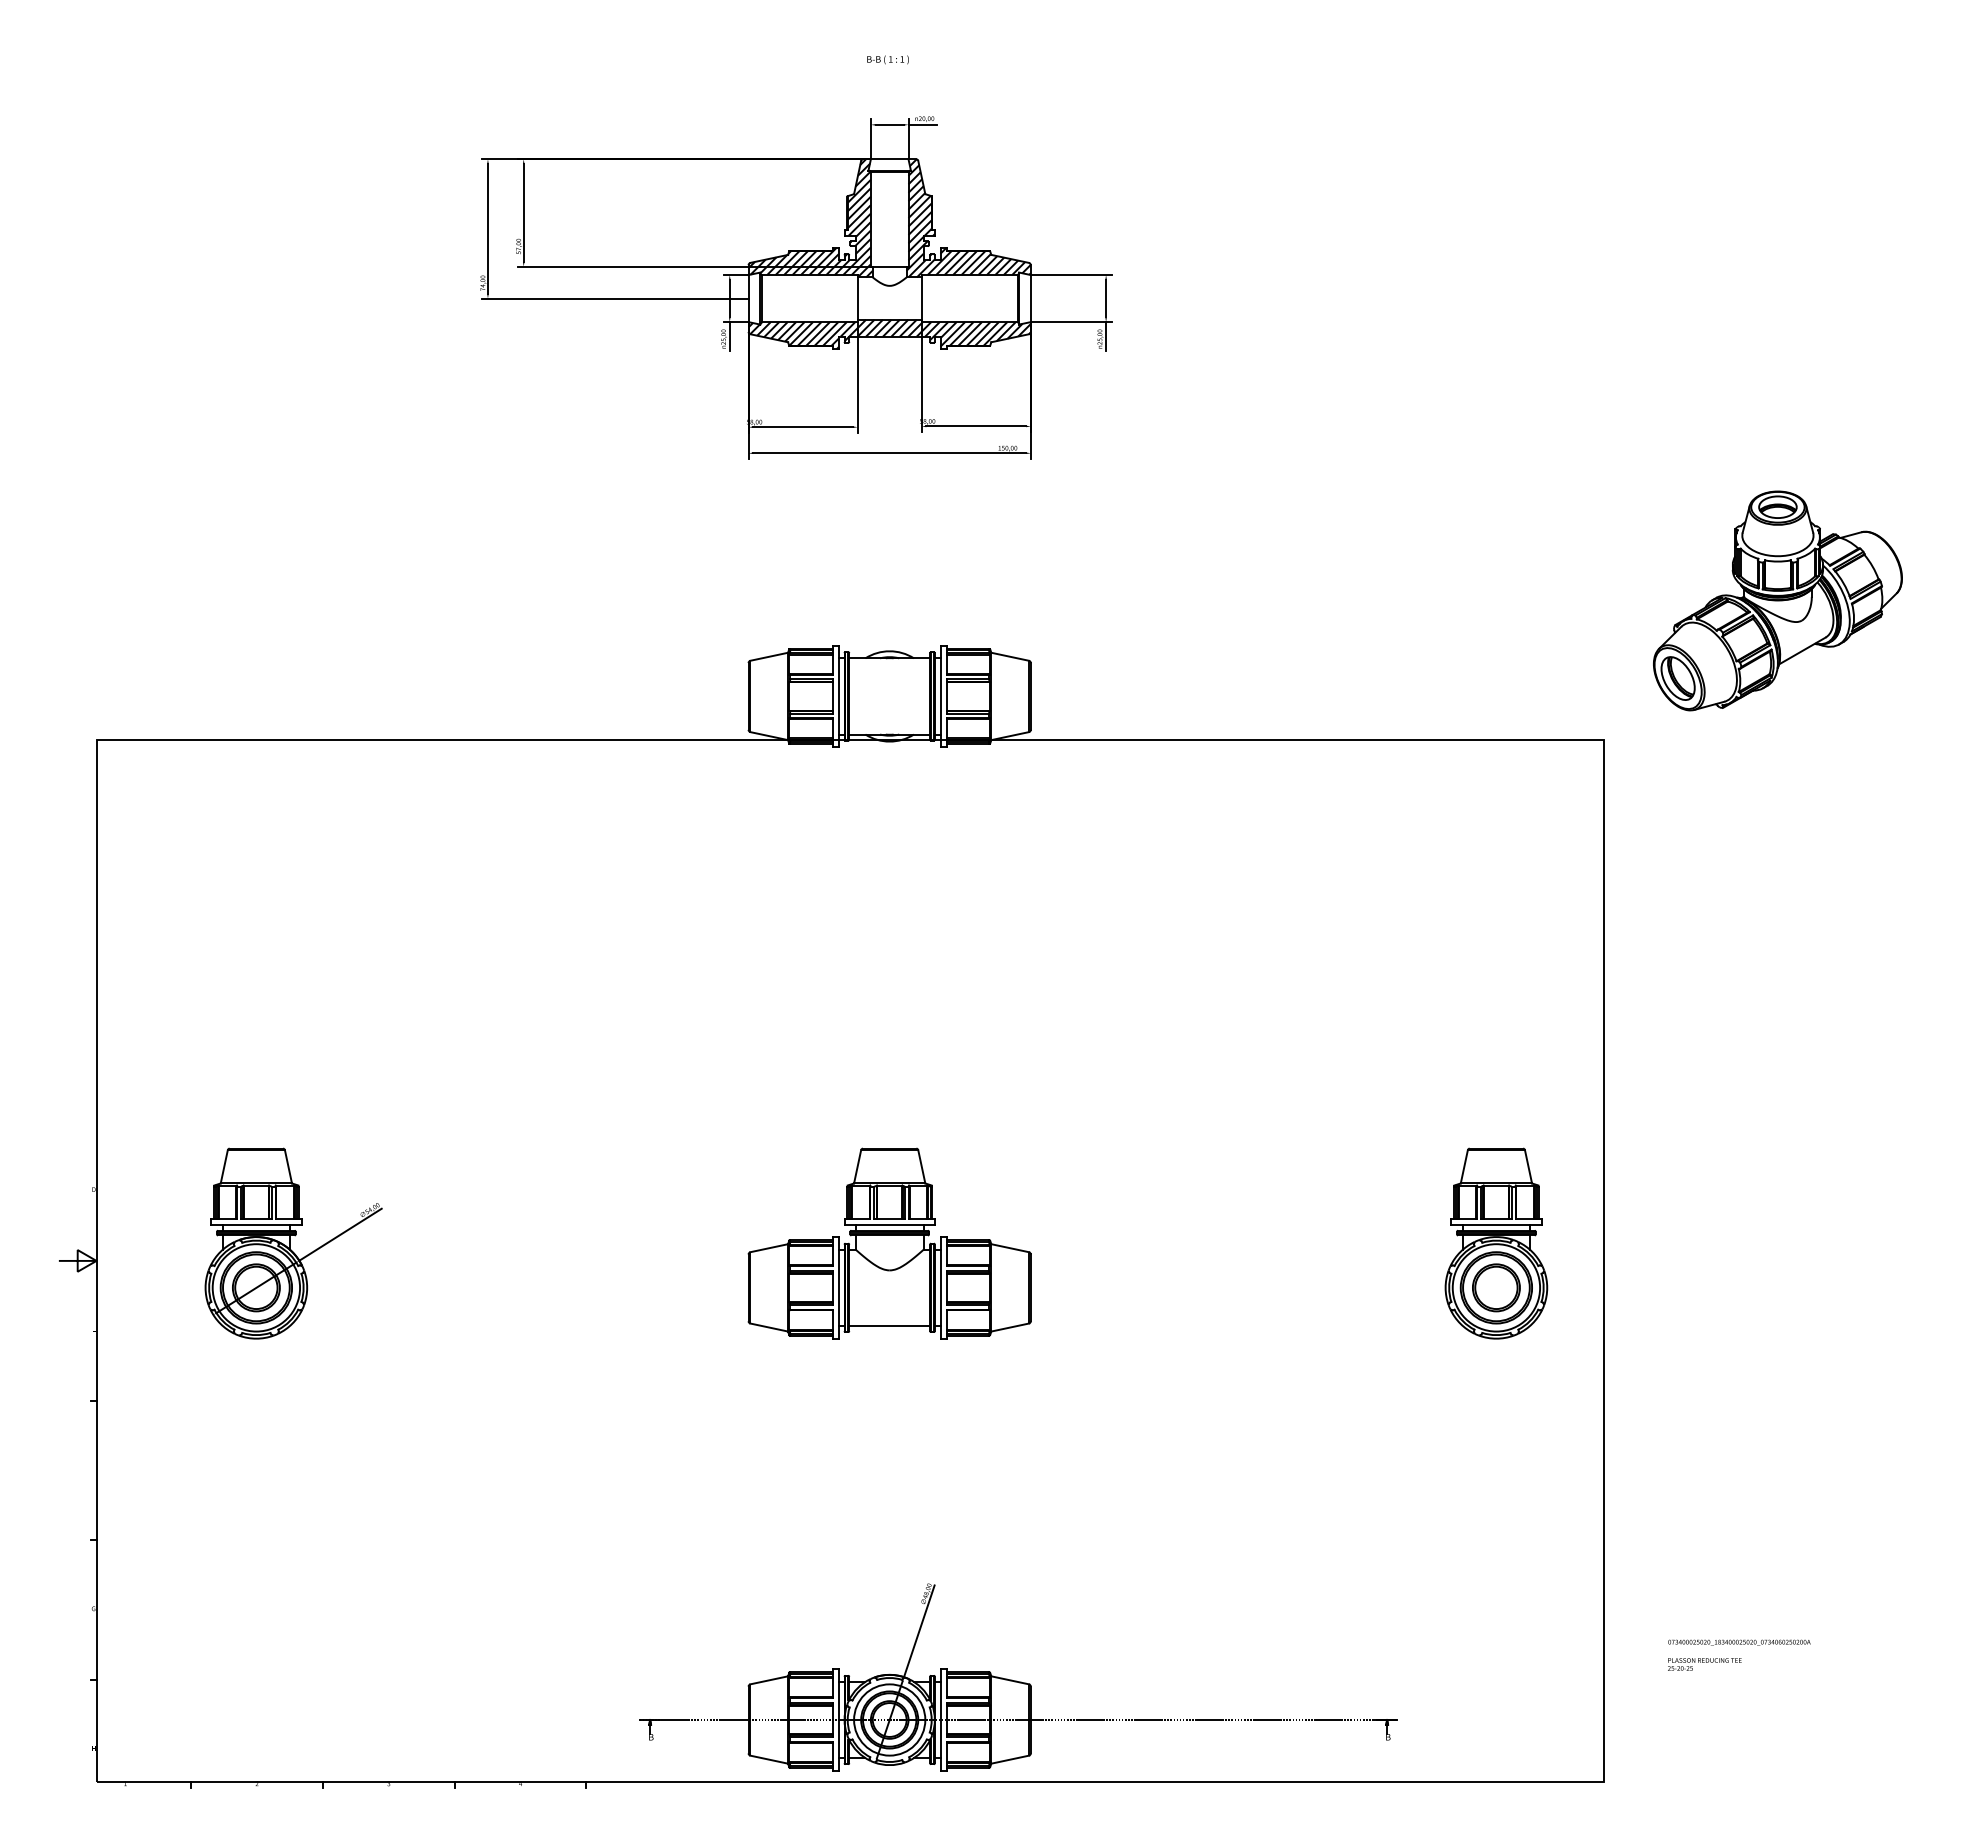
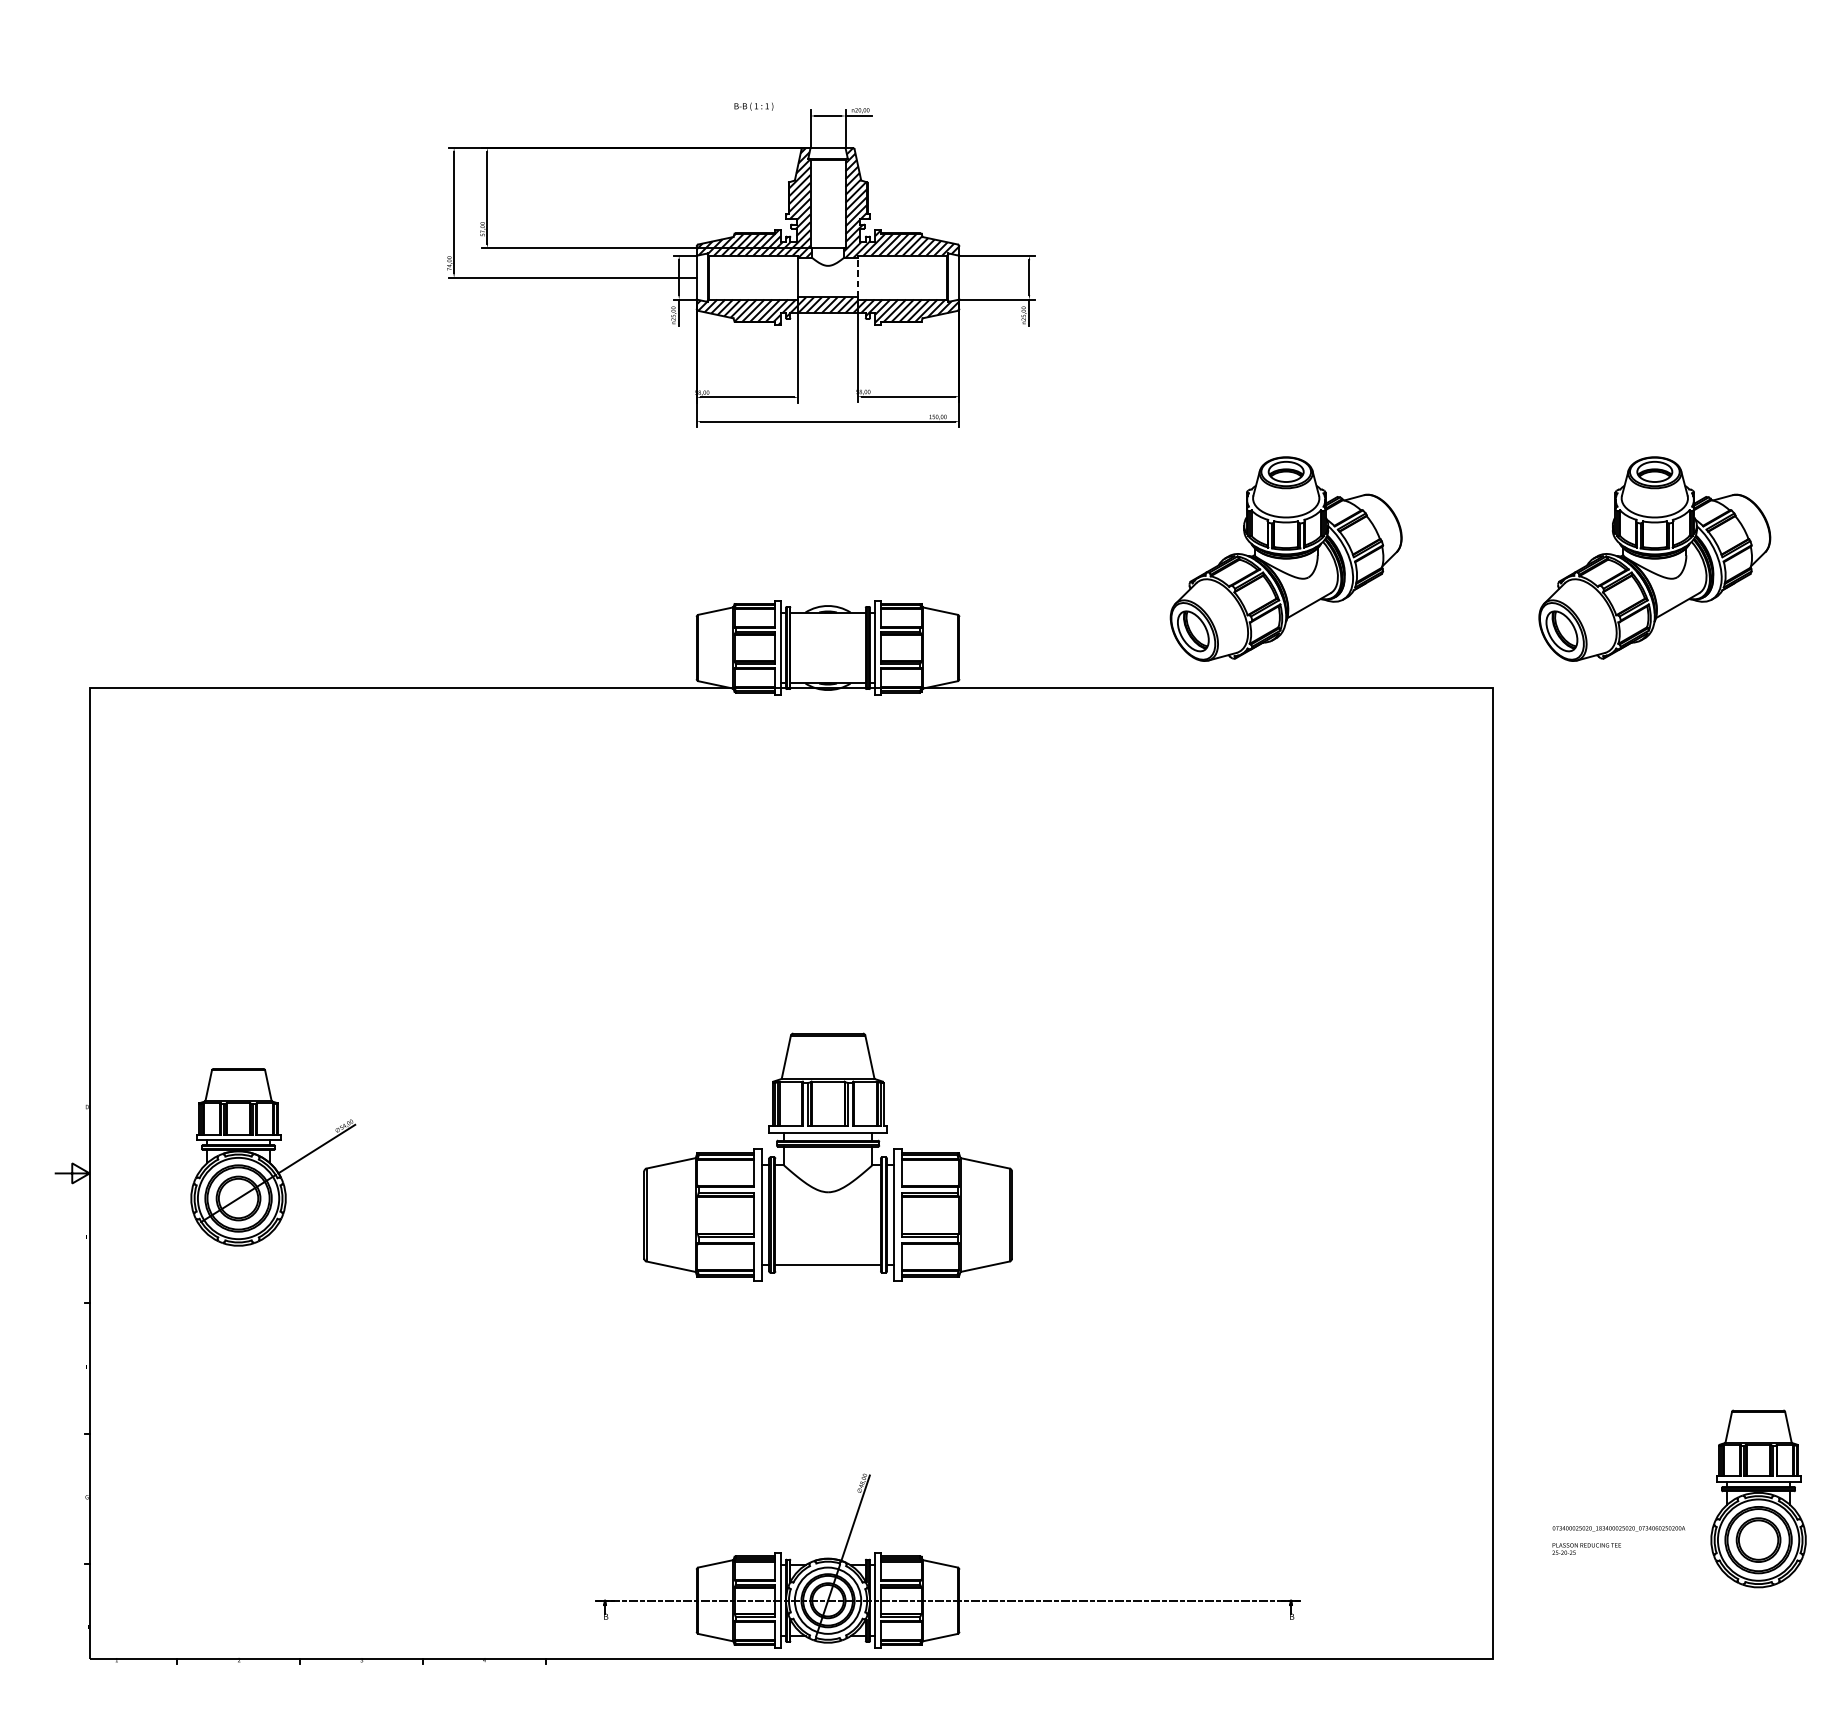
text: (887, 59) -> (753, 106), moved
line: (921, 298) -> (857, 277), solid -> dashed
part: (1381, 600) -> (1285, 558), added
part: (889, 1243) -> (827, 1157), size x1.4
part: (1496, 1243) -> (1758, 1498), moved

